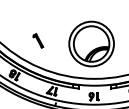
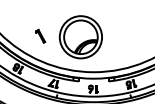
part: (91, 44) -> (80, 37), moved

